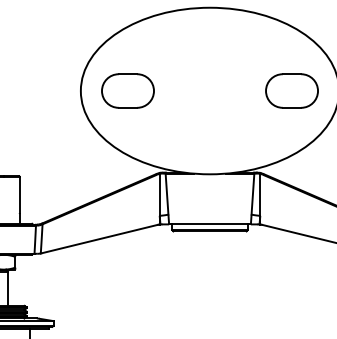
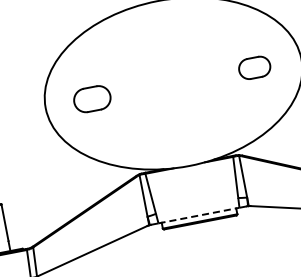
part: (127, 90) -> (91, 98), size x0.7
part: (291, 90) -> (254, 67), size x0.6
line: (210, 224) -> (199, 215), solid -> dashed

